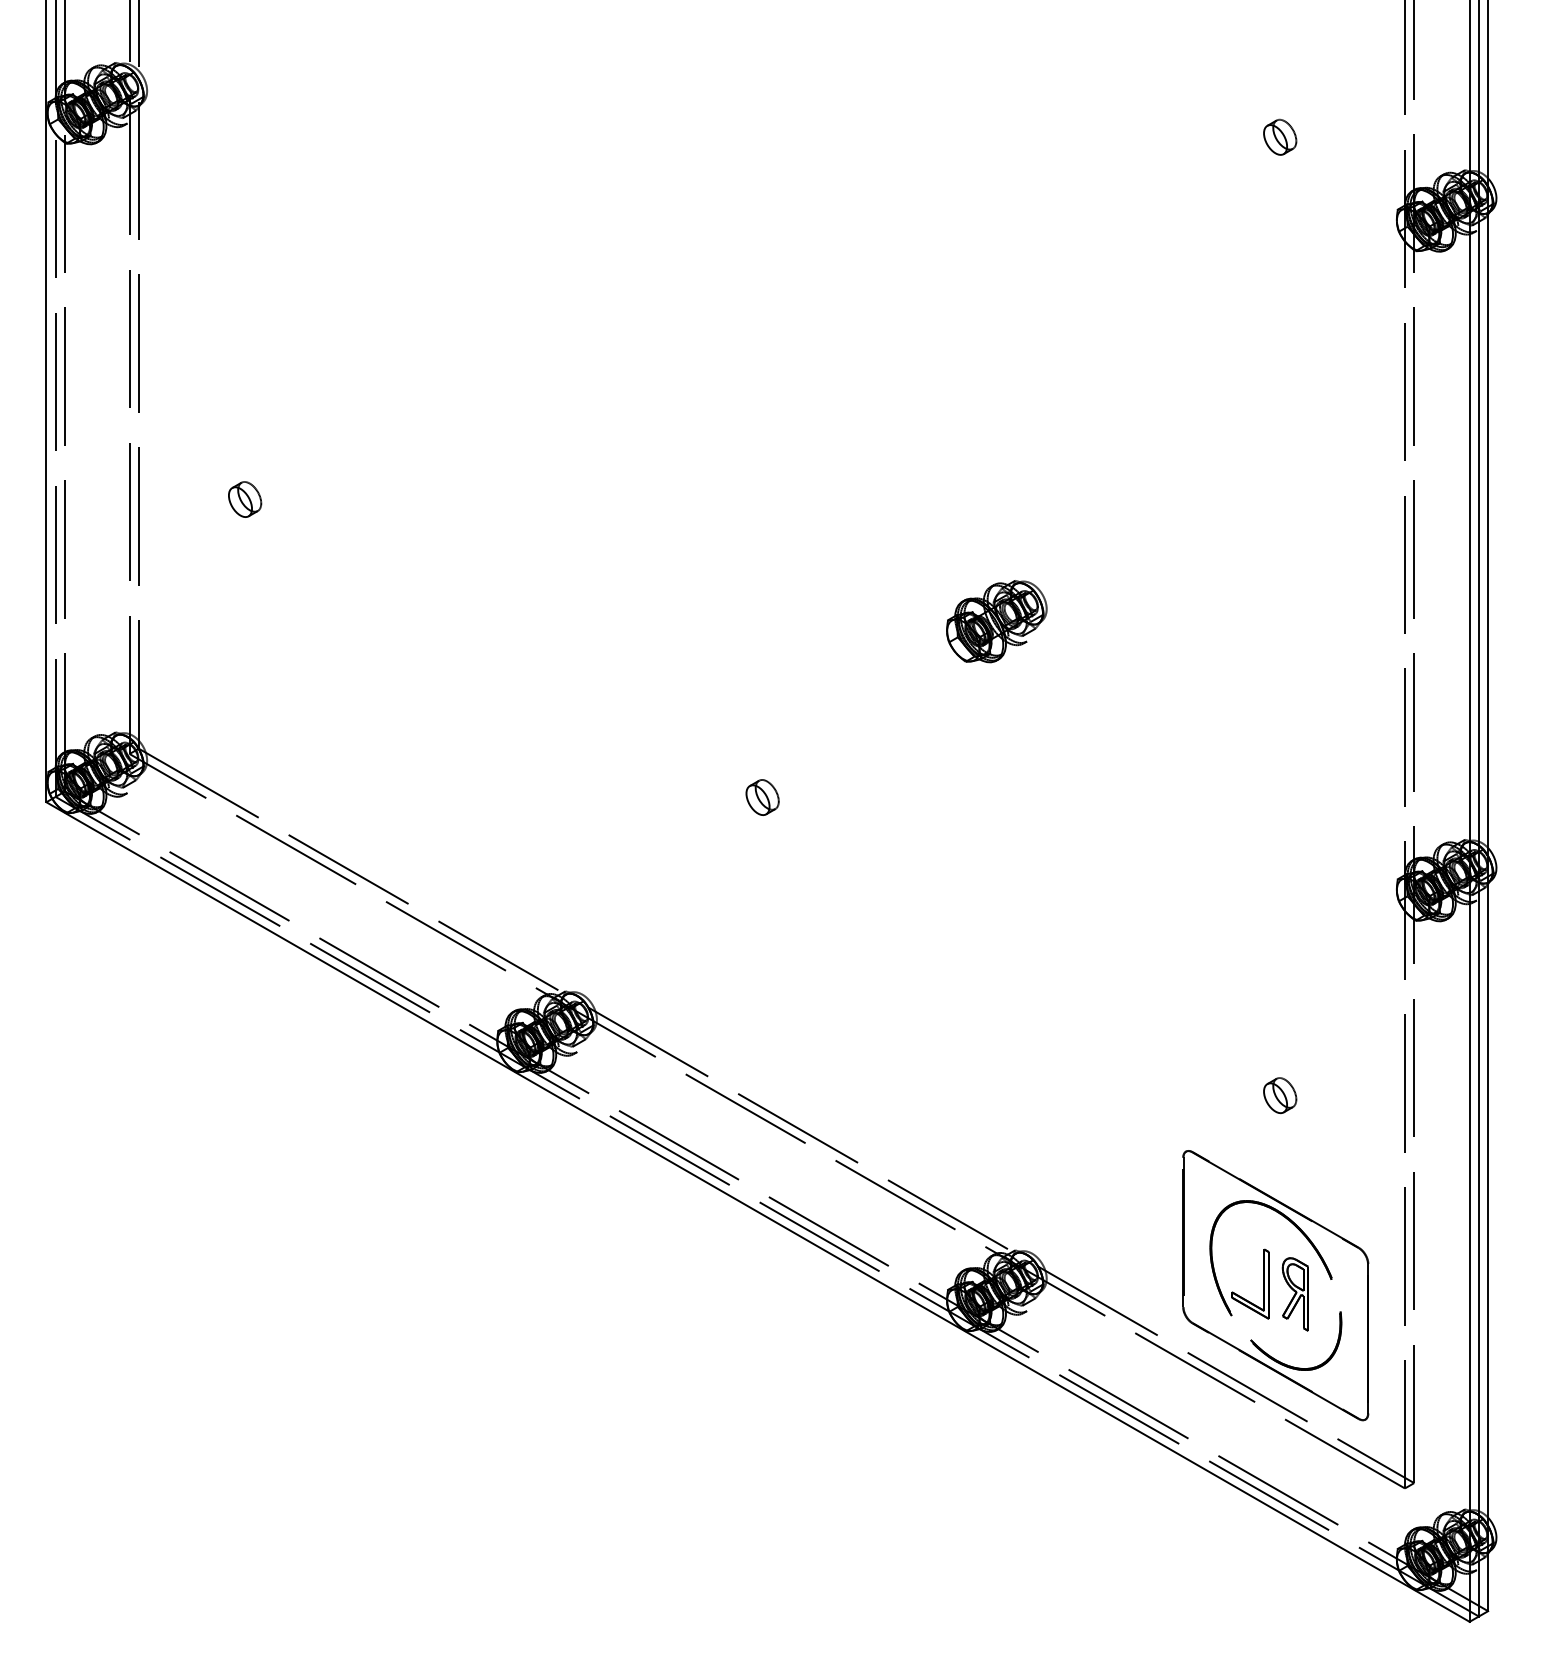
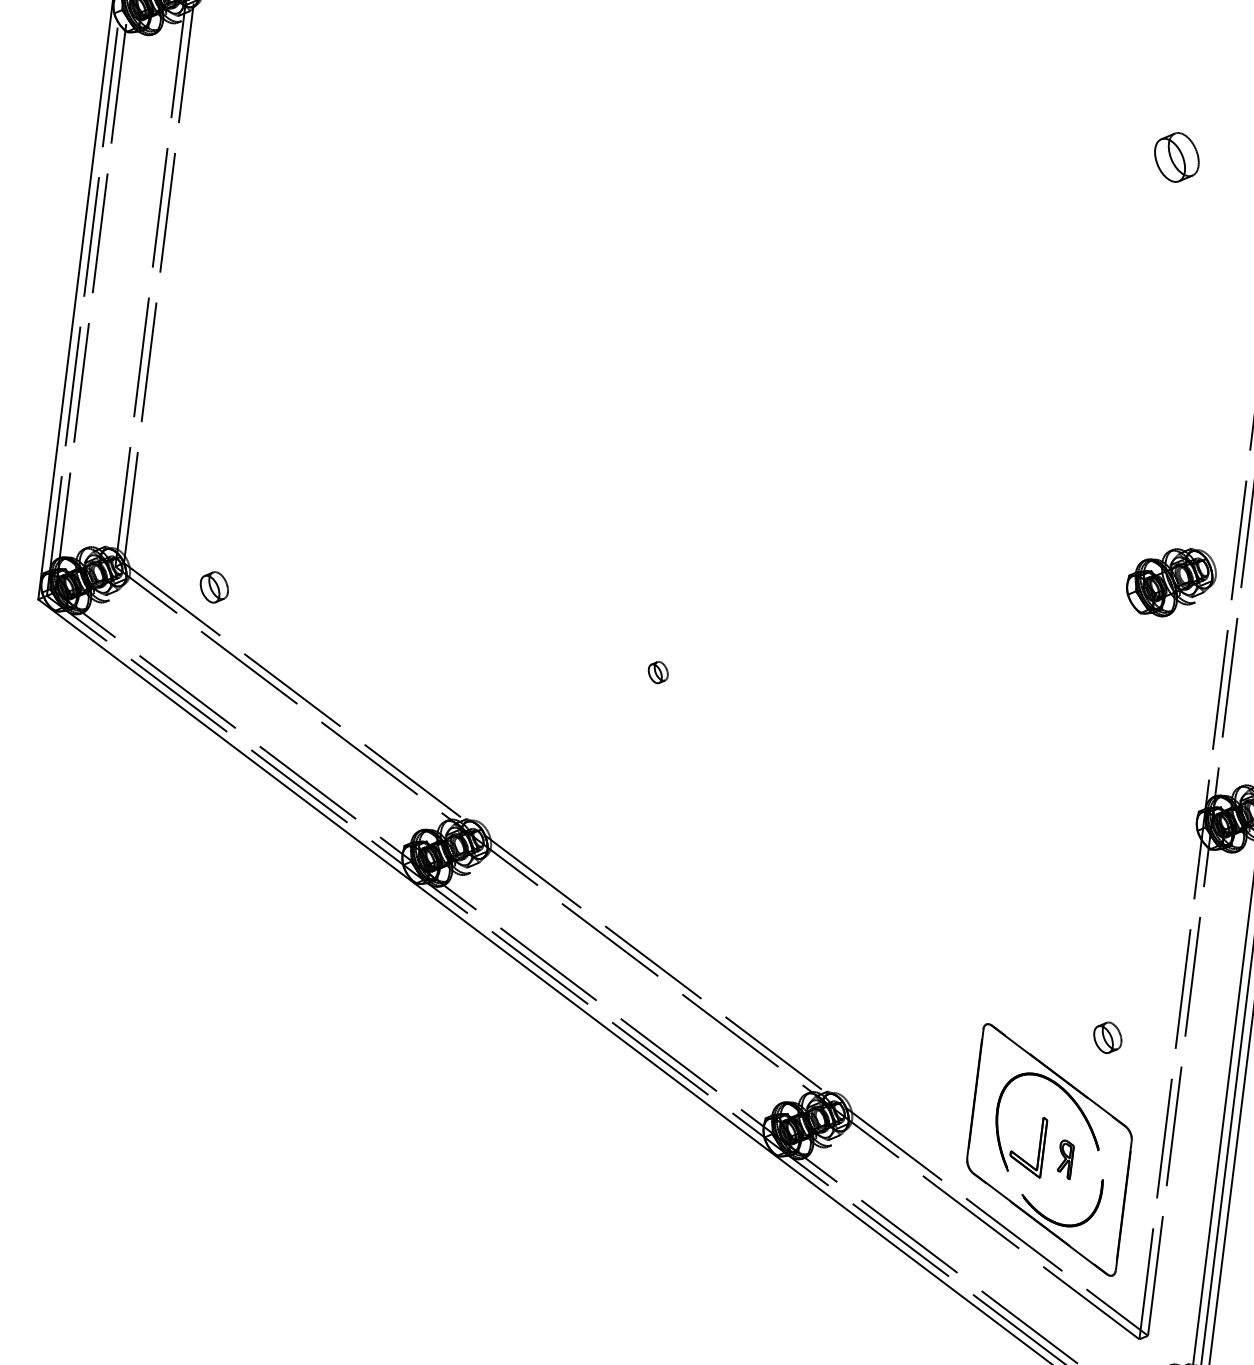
part: (1280, 136) -> (1177, 156), size x1.6
part: (245, 499) -> (214, 587), moved
part: (996, 621) -> (1171, 581), moved
part: (762, 797) -> (658, 672), size x0.7
part: (1280, 1095) -> (1108, 1037), moved
part: (1294, 1294) -> (1064, 1159), size x0.6

